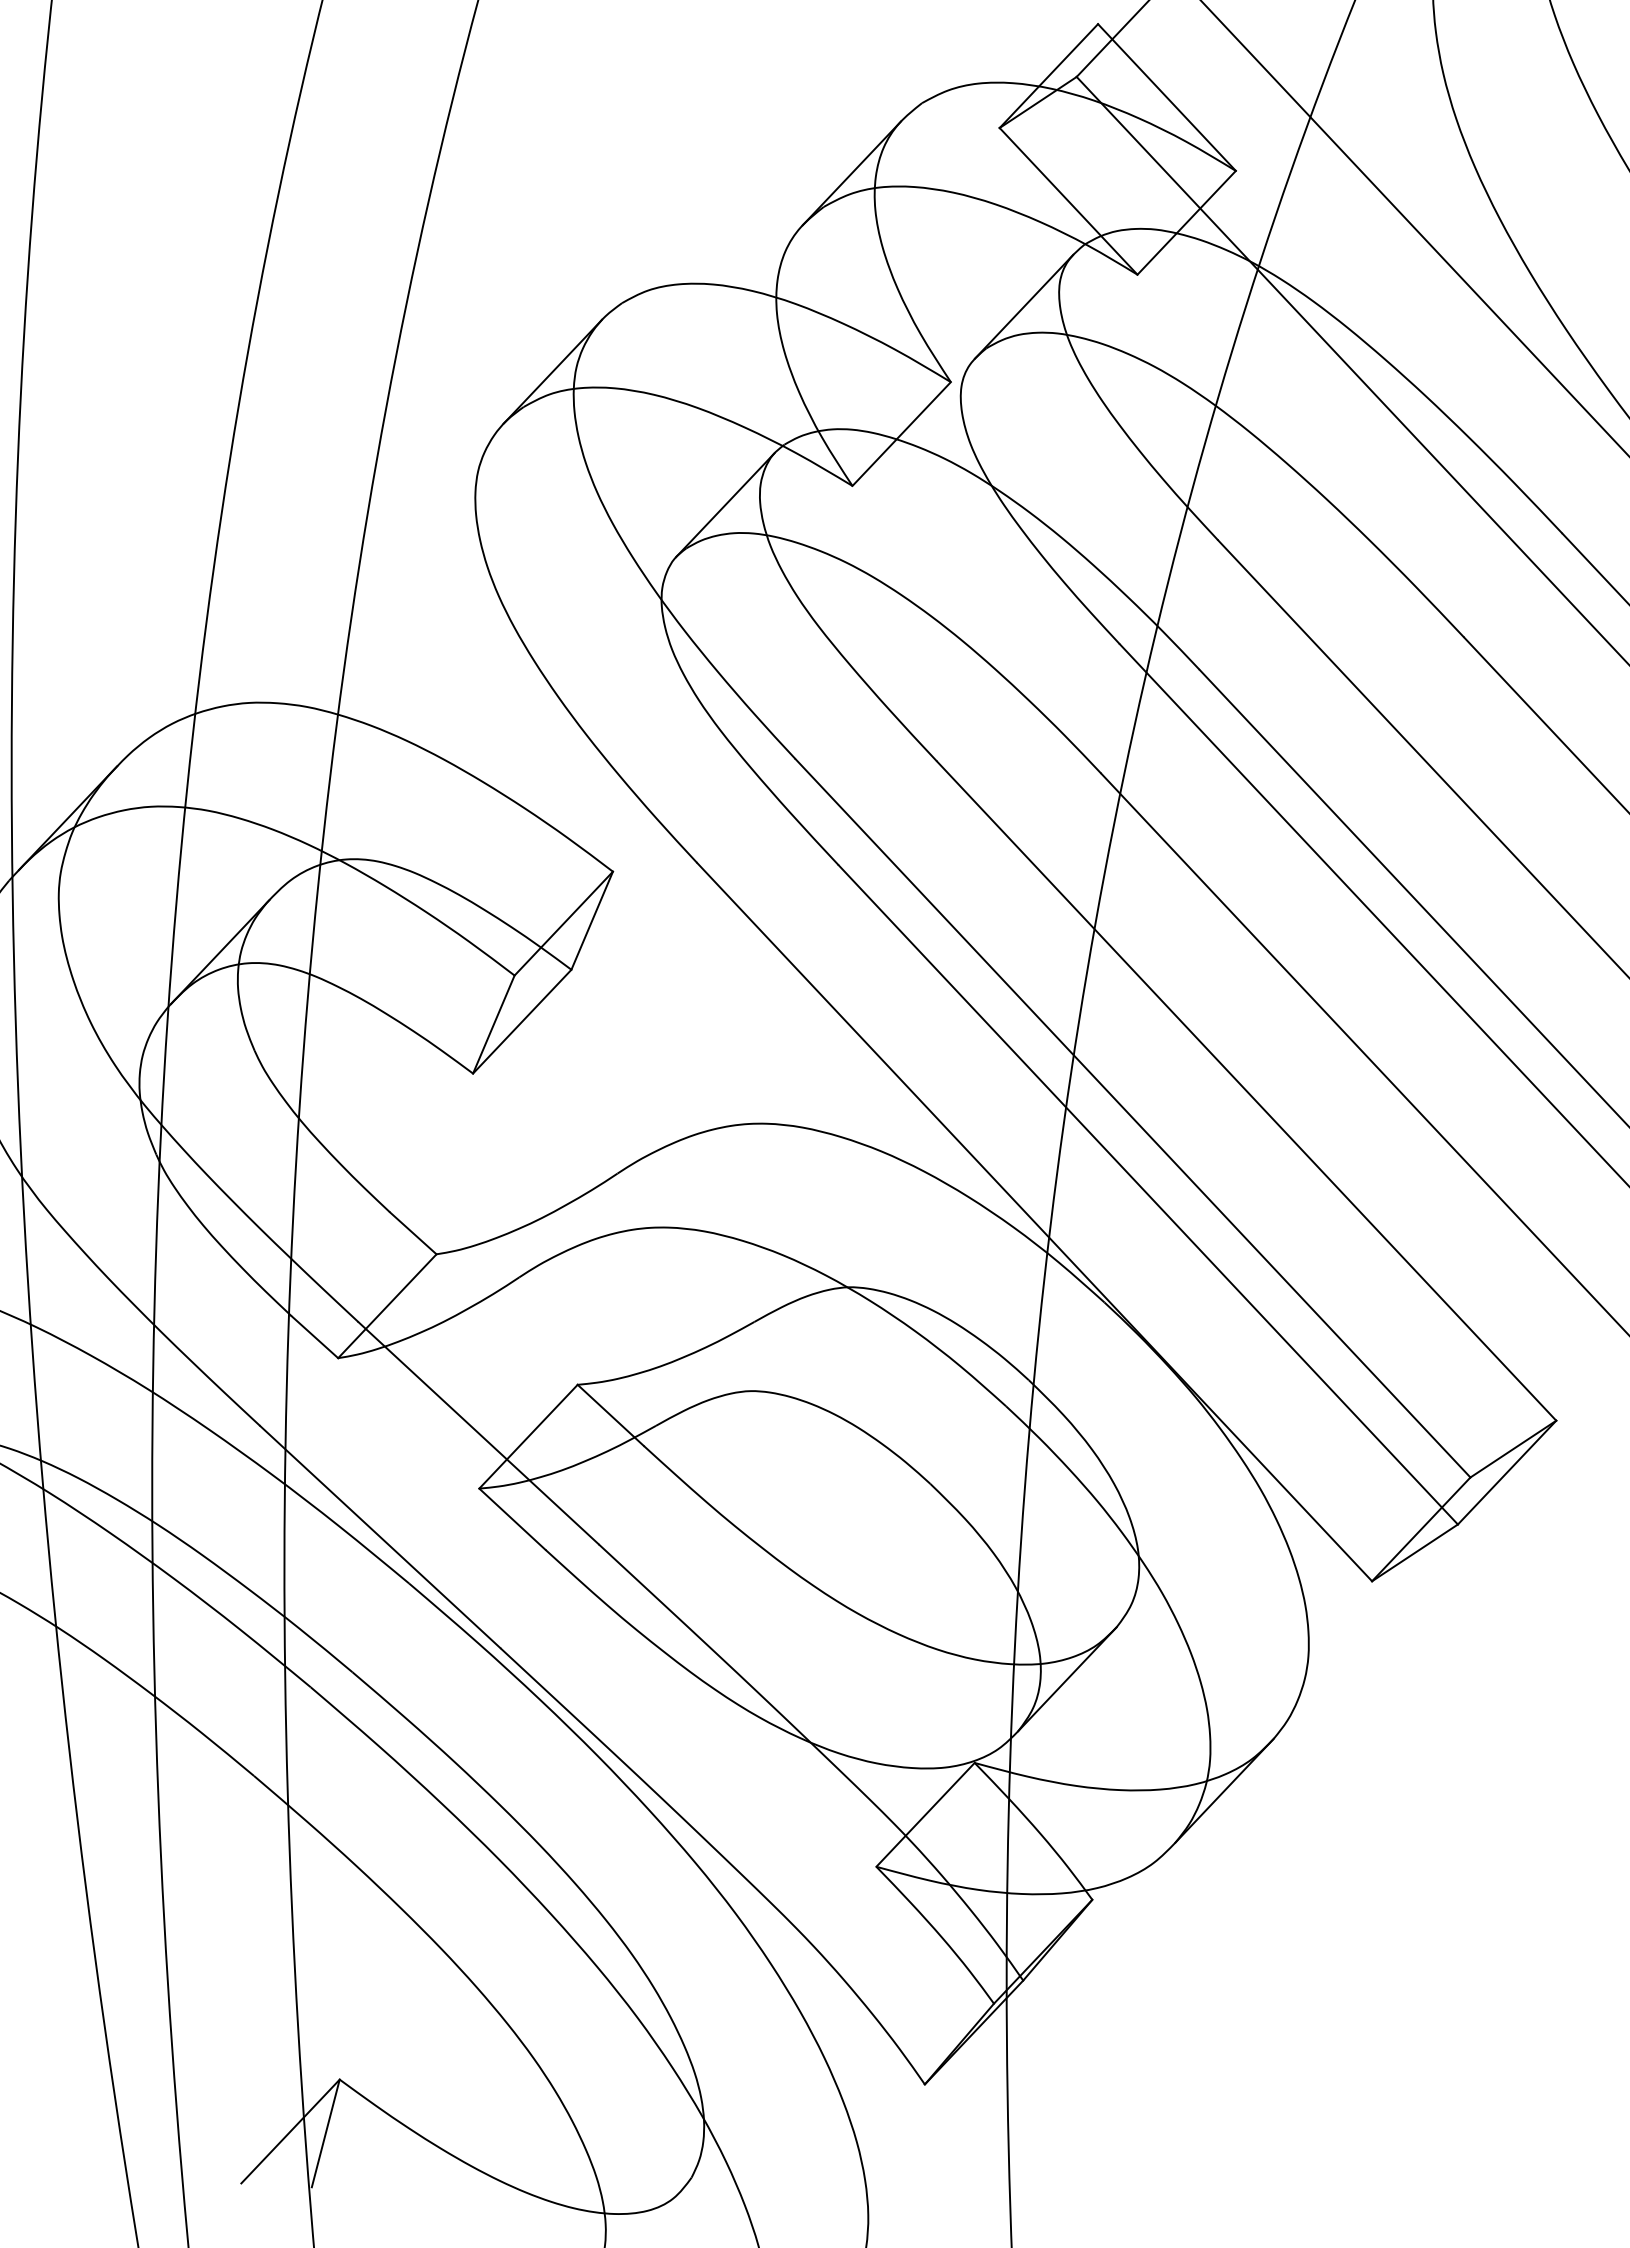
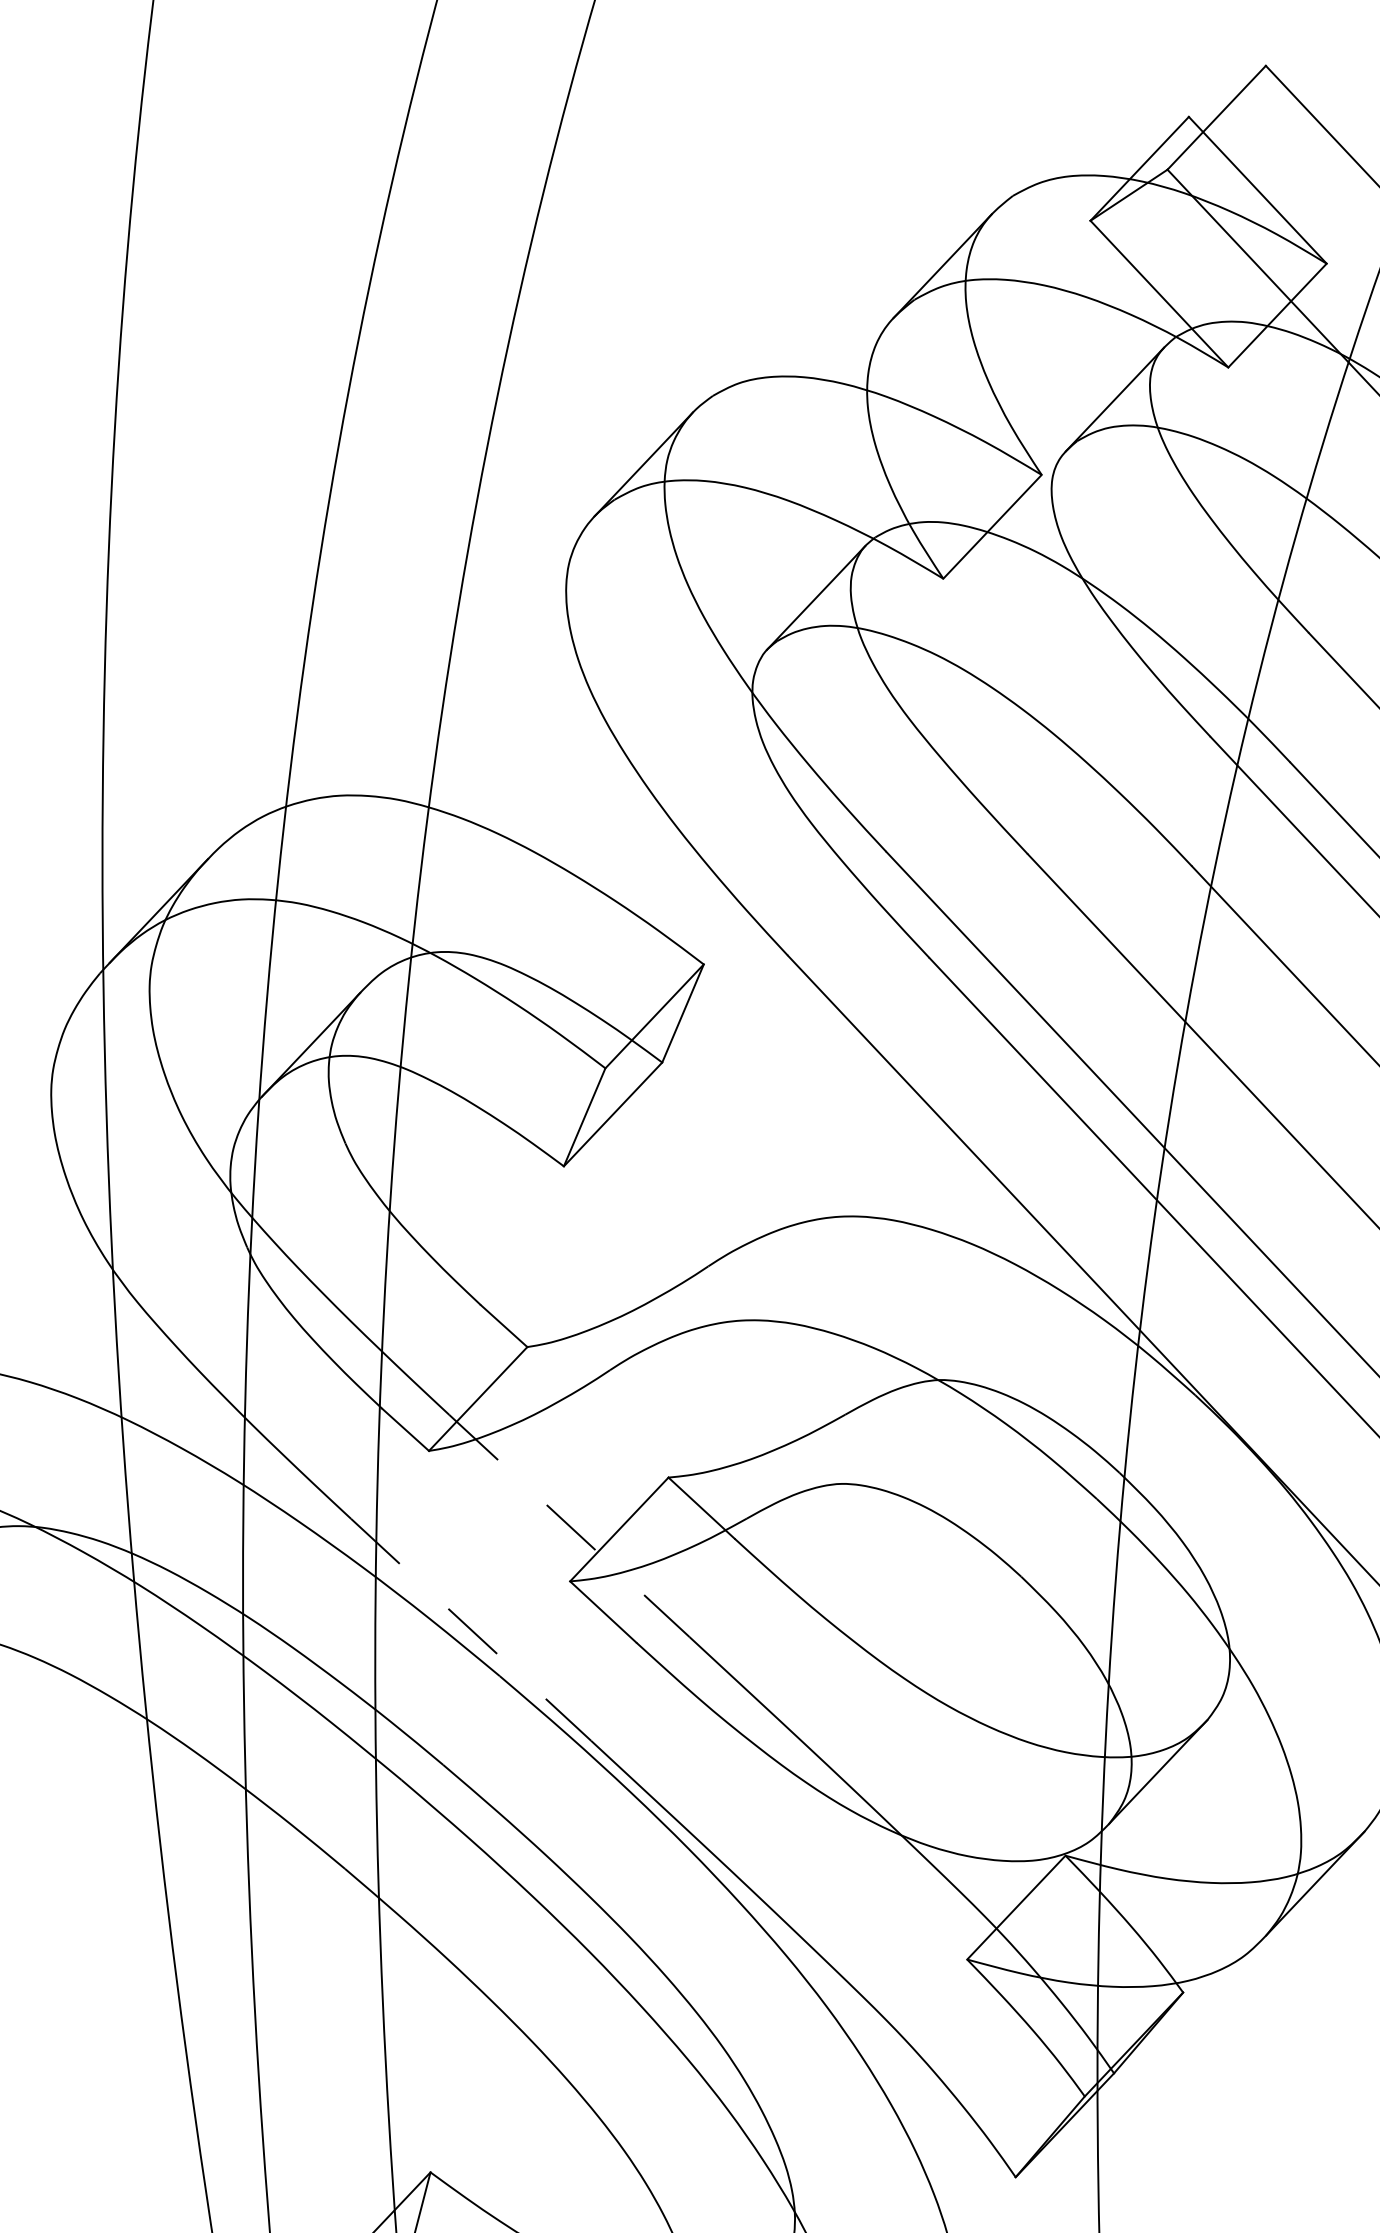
line: (478, 1433) -> (569, 1526), solid -> dashed
line: (380, 1537) -> (471, 1630), solid -> dashed

